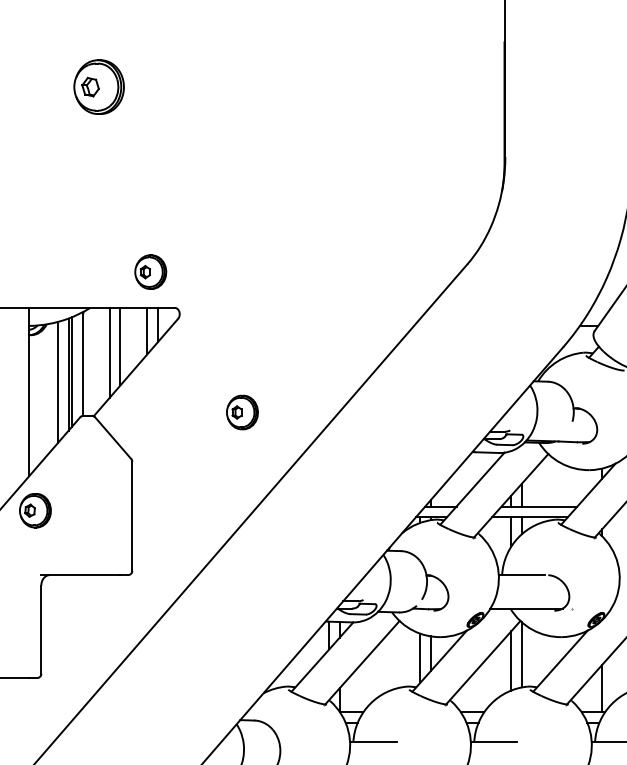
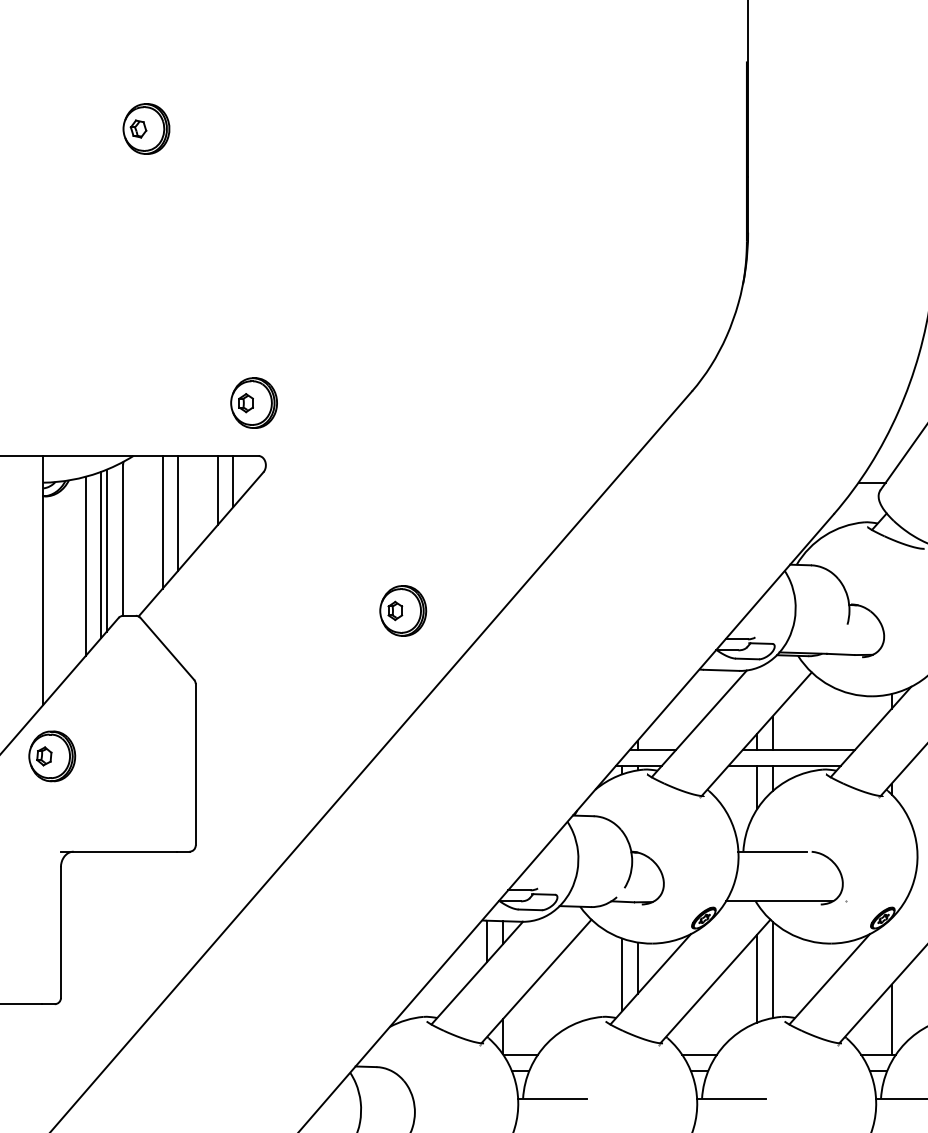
part: (98, 86) -> (145, 128), size x0.62
part: (150, 271) -> (253, 402), moved
part: (242, 412) -> (403, 610), moved

